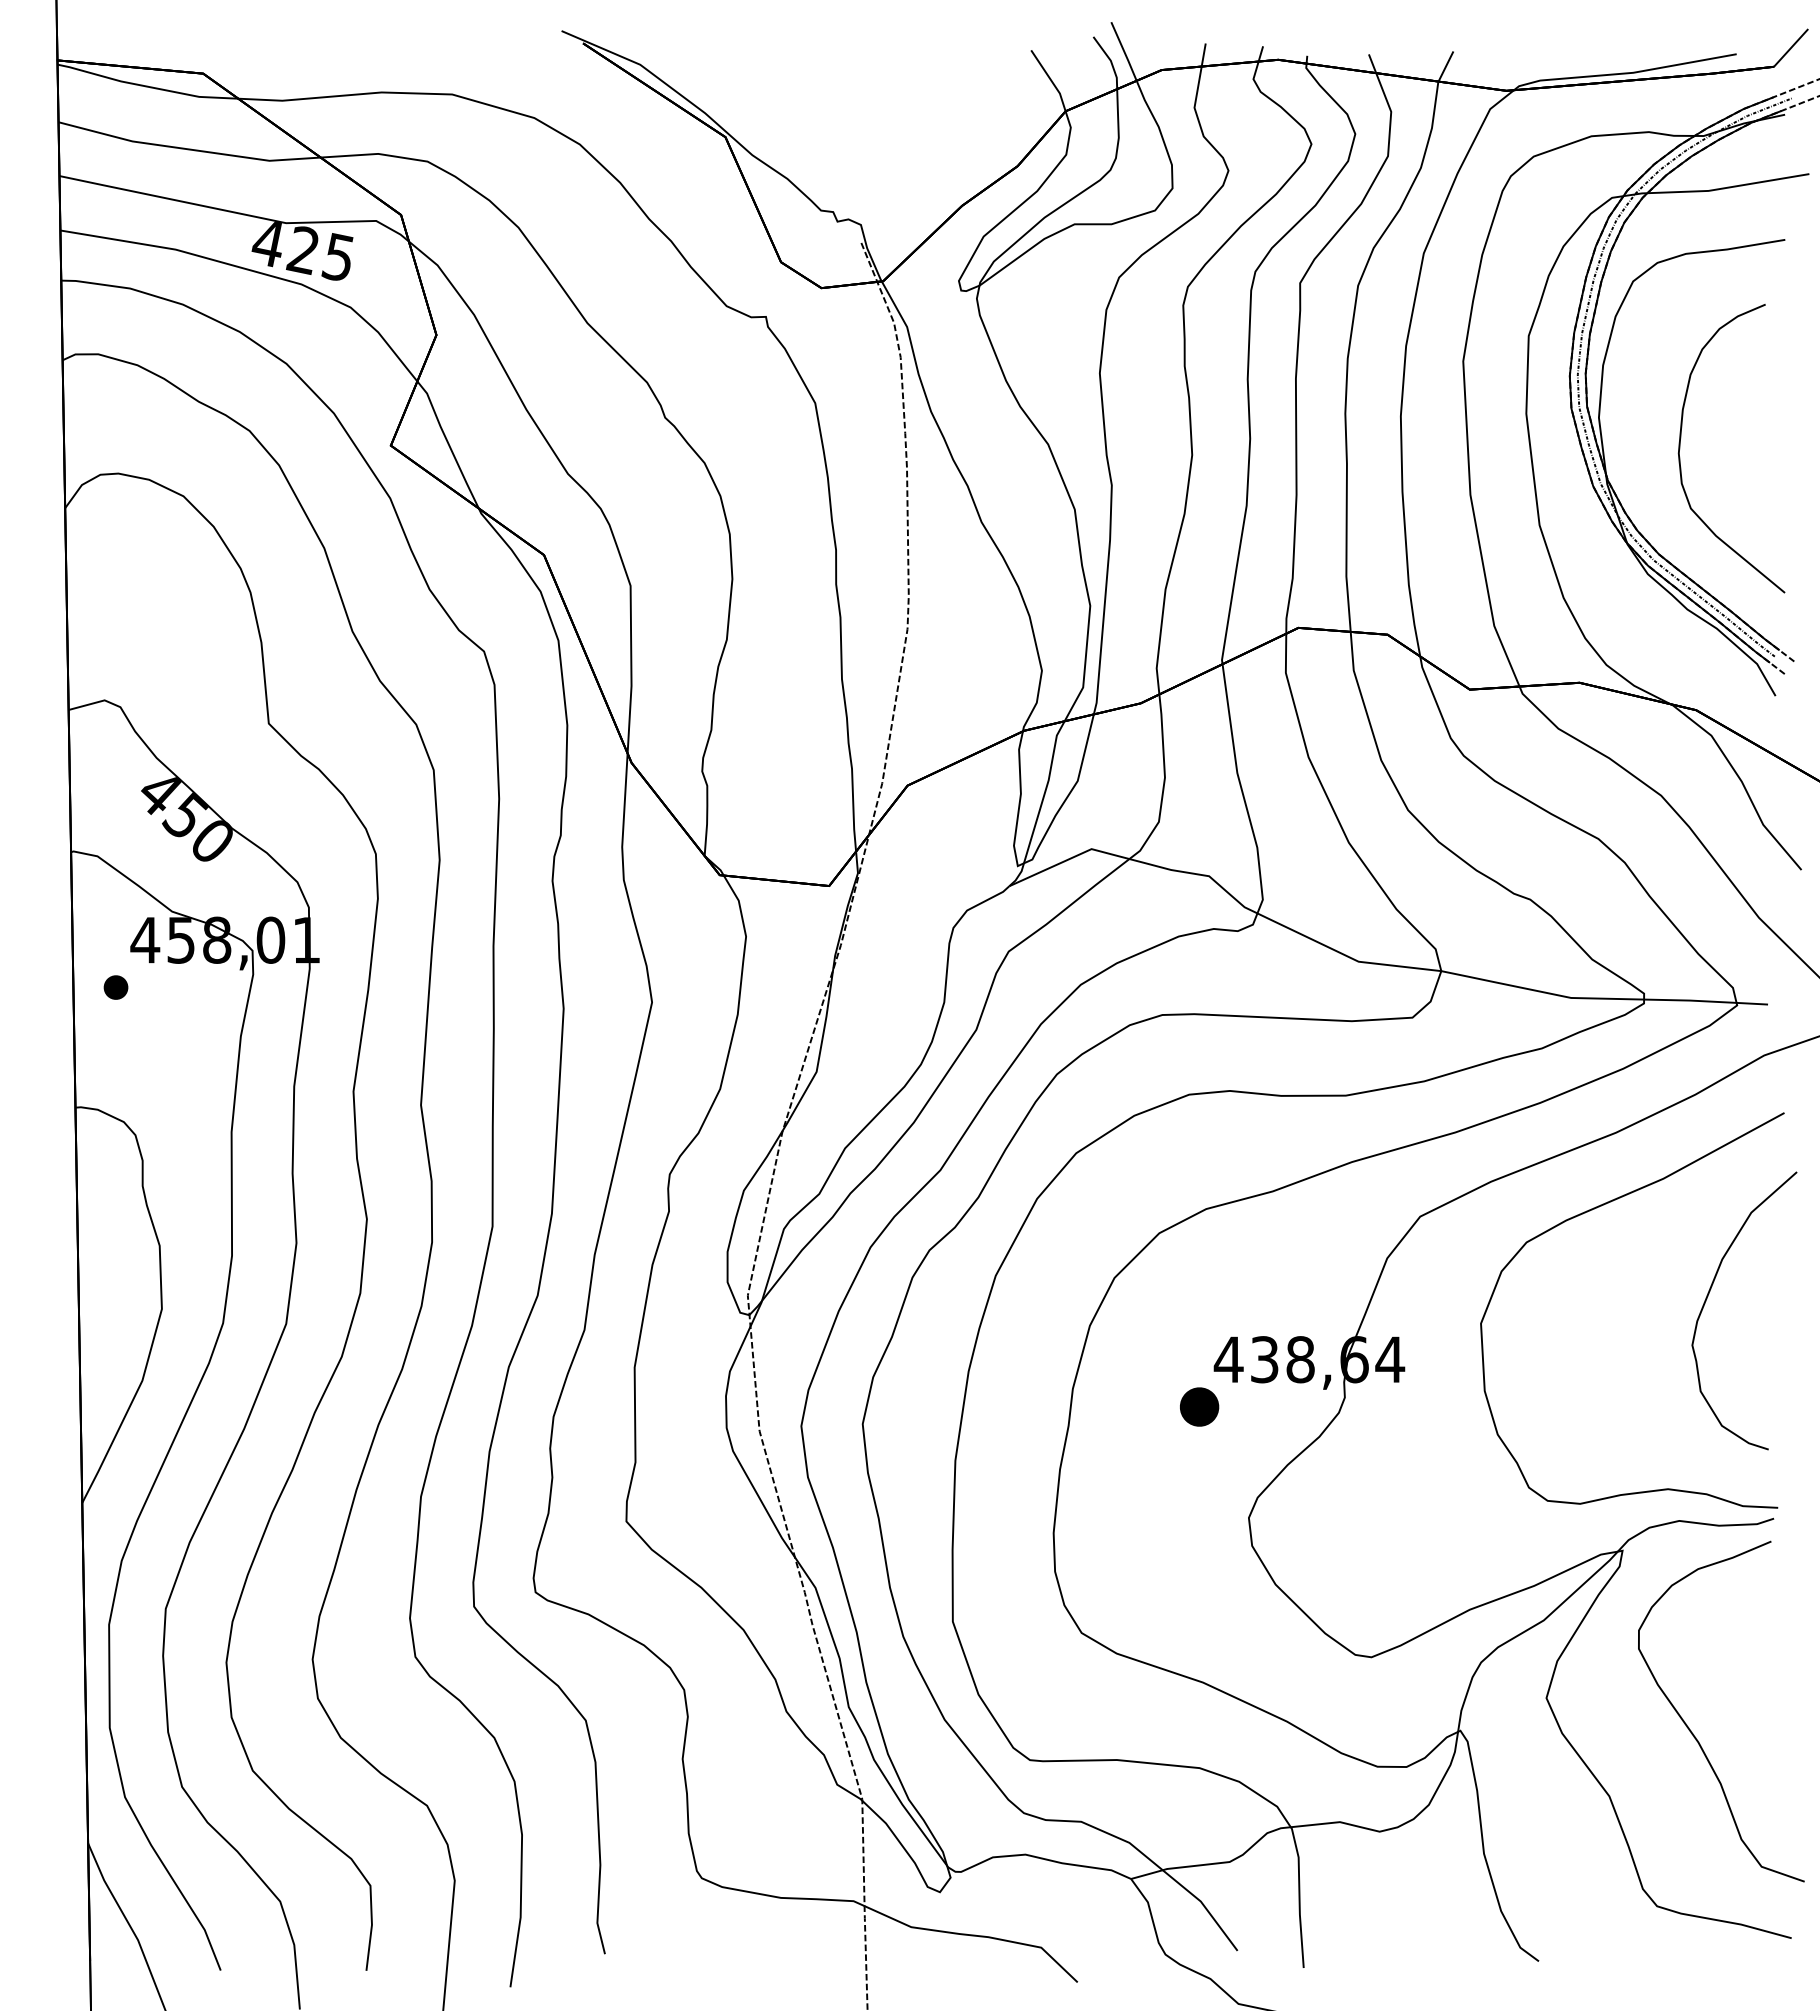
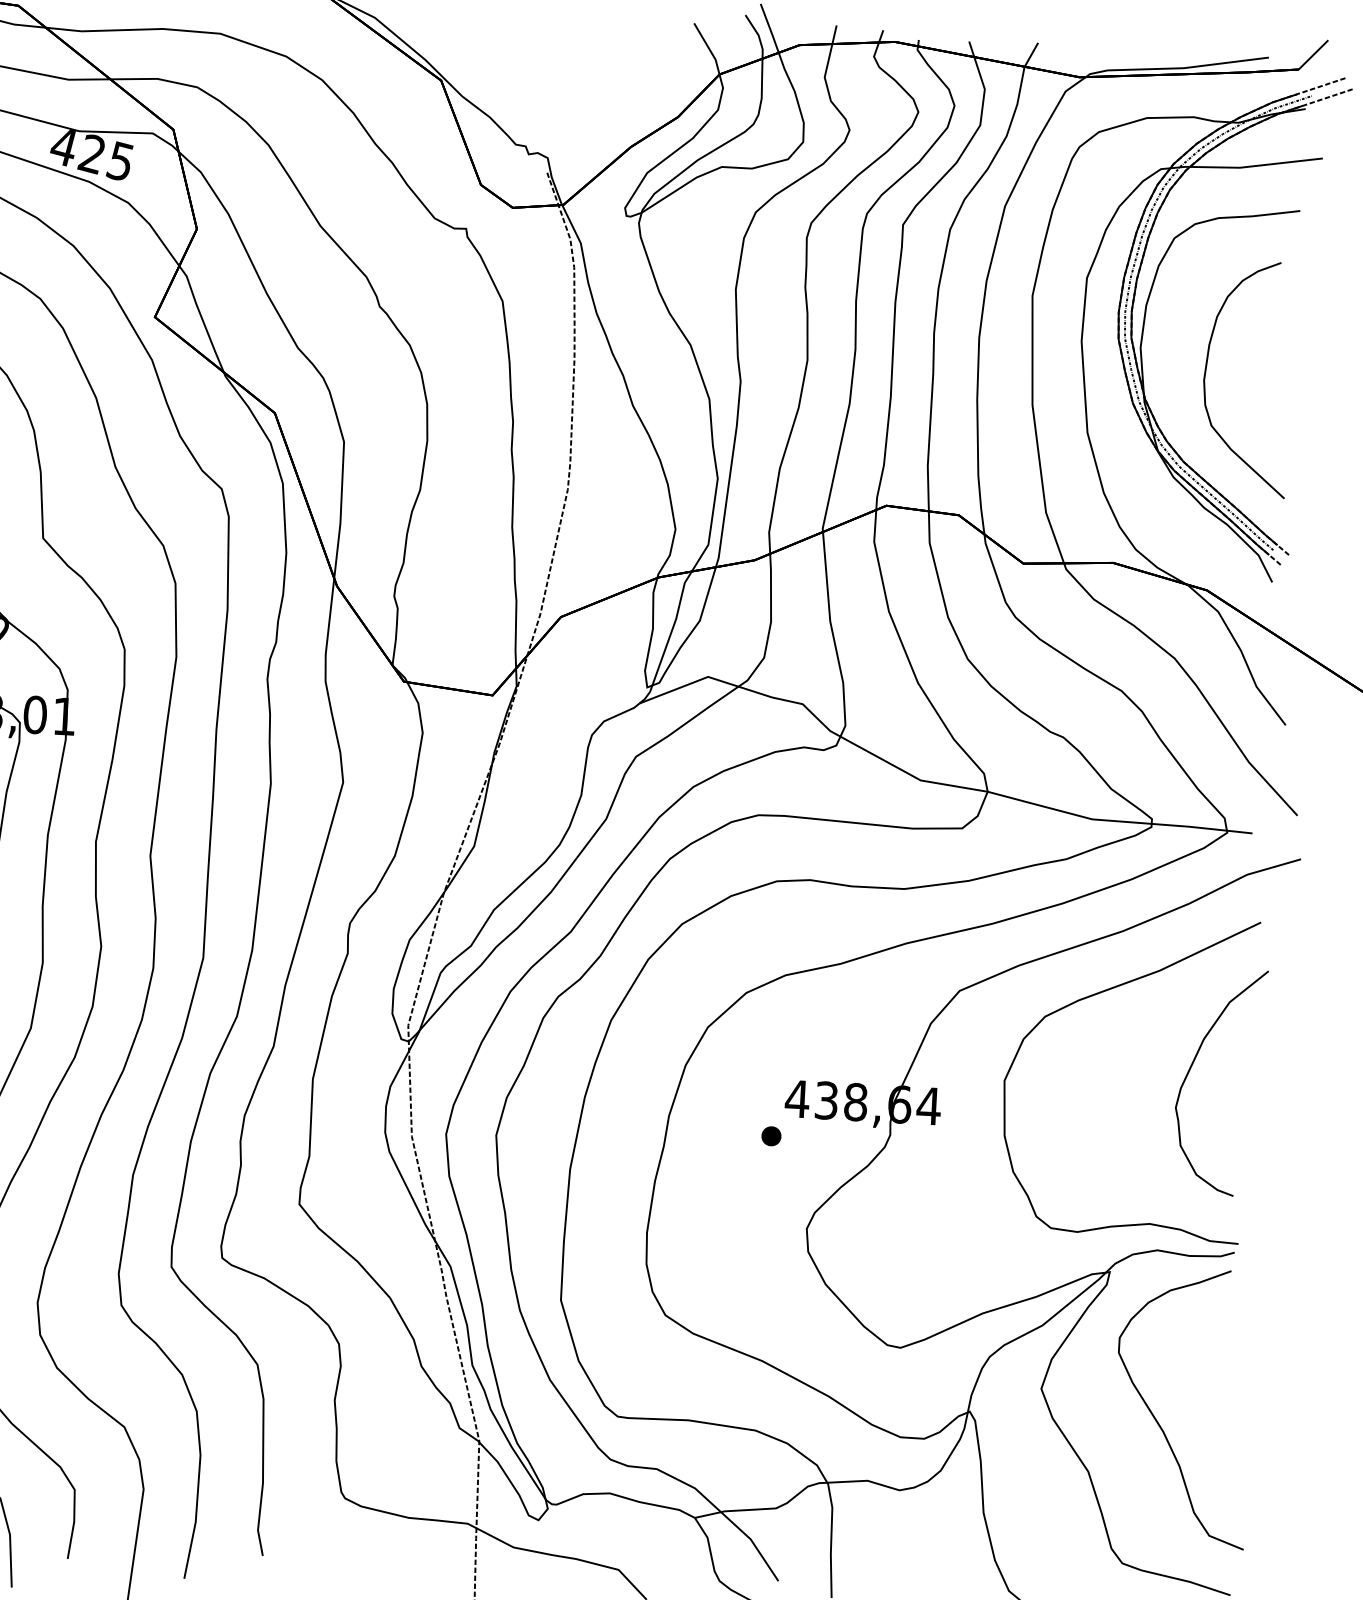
part: (1199, 1406) -> (771, 1135), size x0.62

